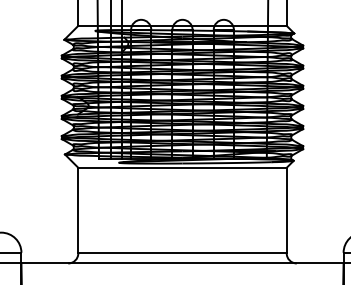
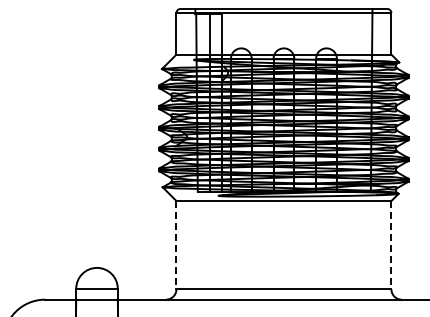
line: (78, 210) -> (176, 245), solid -> dashed
line: (286, 210) -> (391, 245), solid -> dashed

